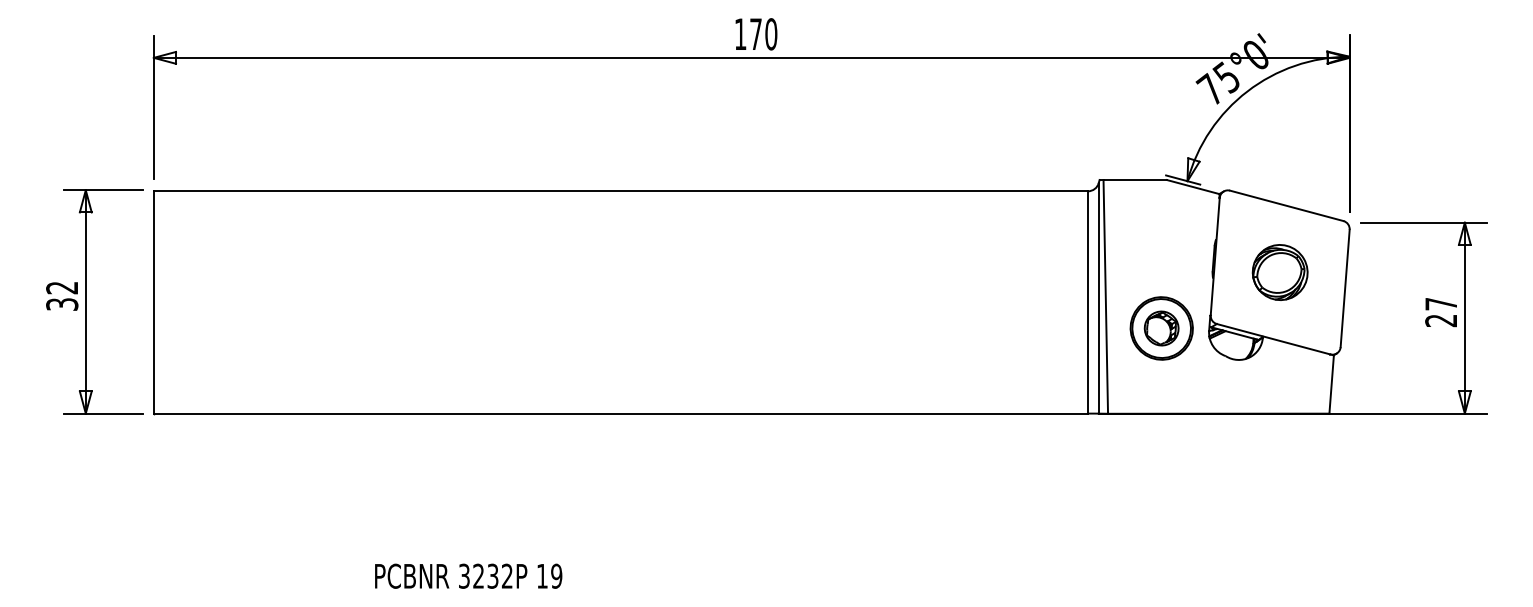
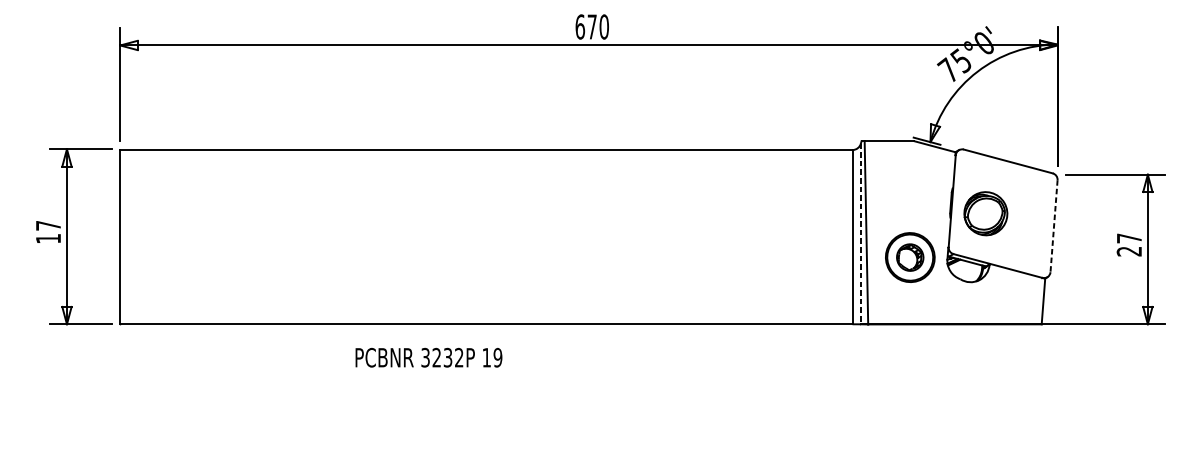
text: (740, 34) -> (580, 27), 170 -> 670
part: (1279, 272) -> (985, 213), moved
line: (1345, 288) -> (1054, 226), solid -> dashed
text: (62, 295) -> (48, 231), 32 -> 17
line: (1098, 298) -> (860, 234), solid -> dashed
text: (468, 575) -> (428, 357), moved

